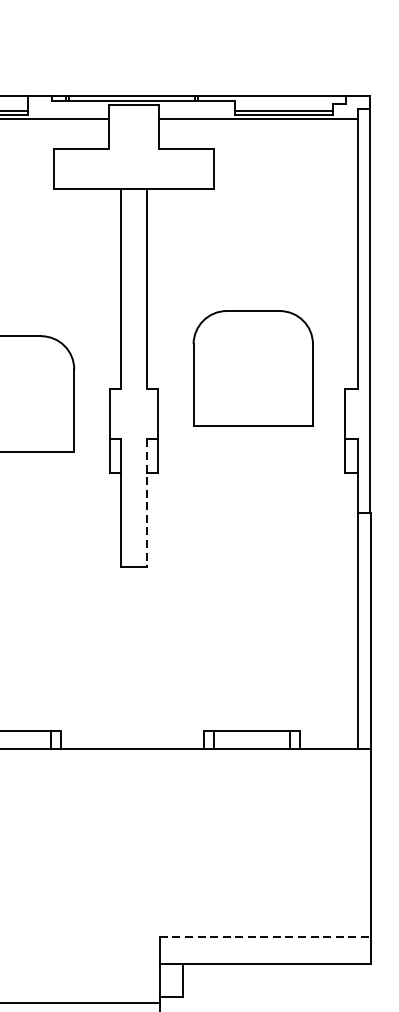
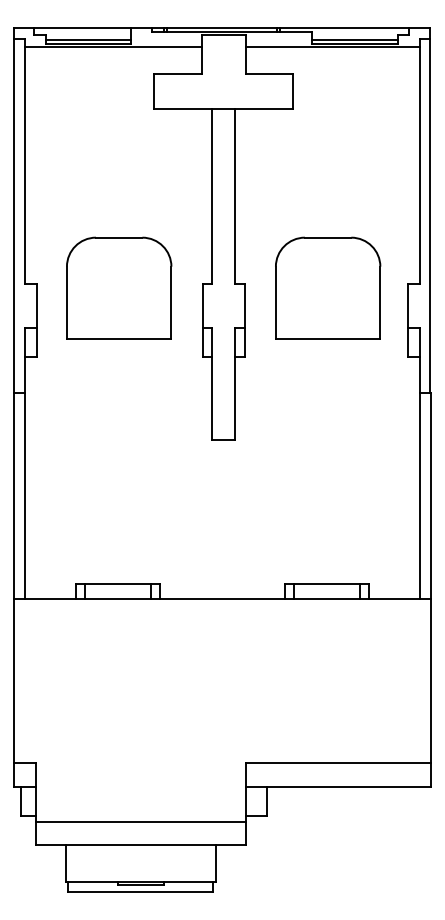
part: (253, 367) -> (328, 287), moved
line: (147, 502) -> (235, 383), dashed -> solid
line: (265, 937) -> (338, 763), dashed -> solid

